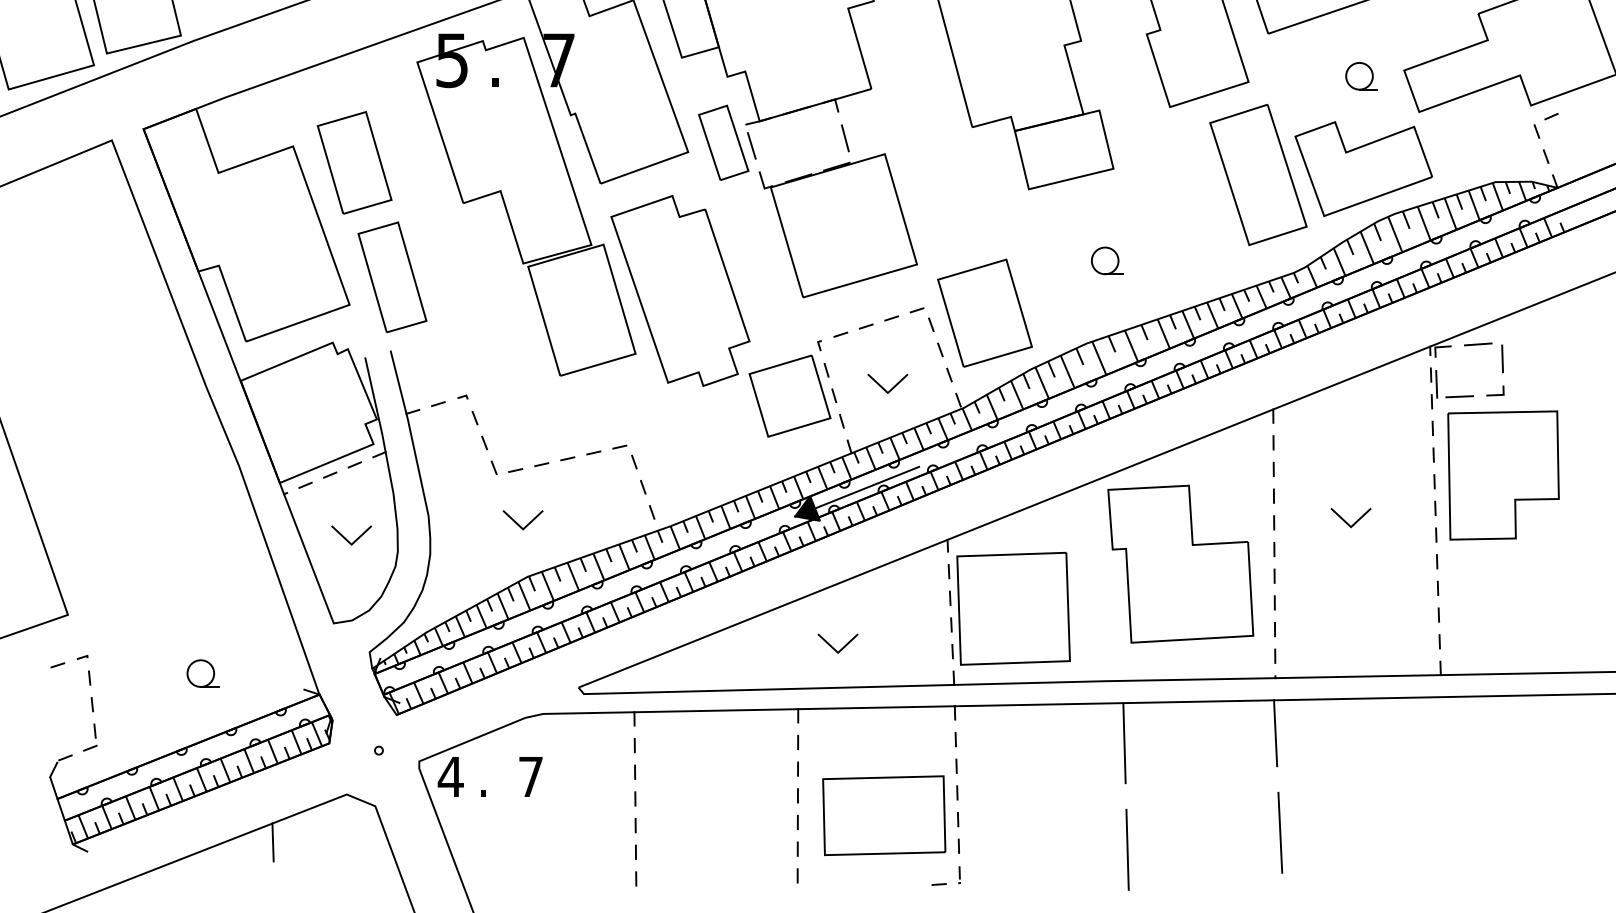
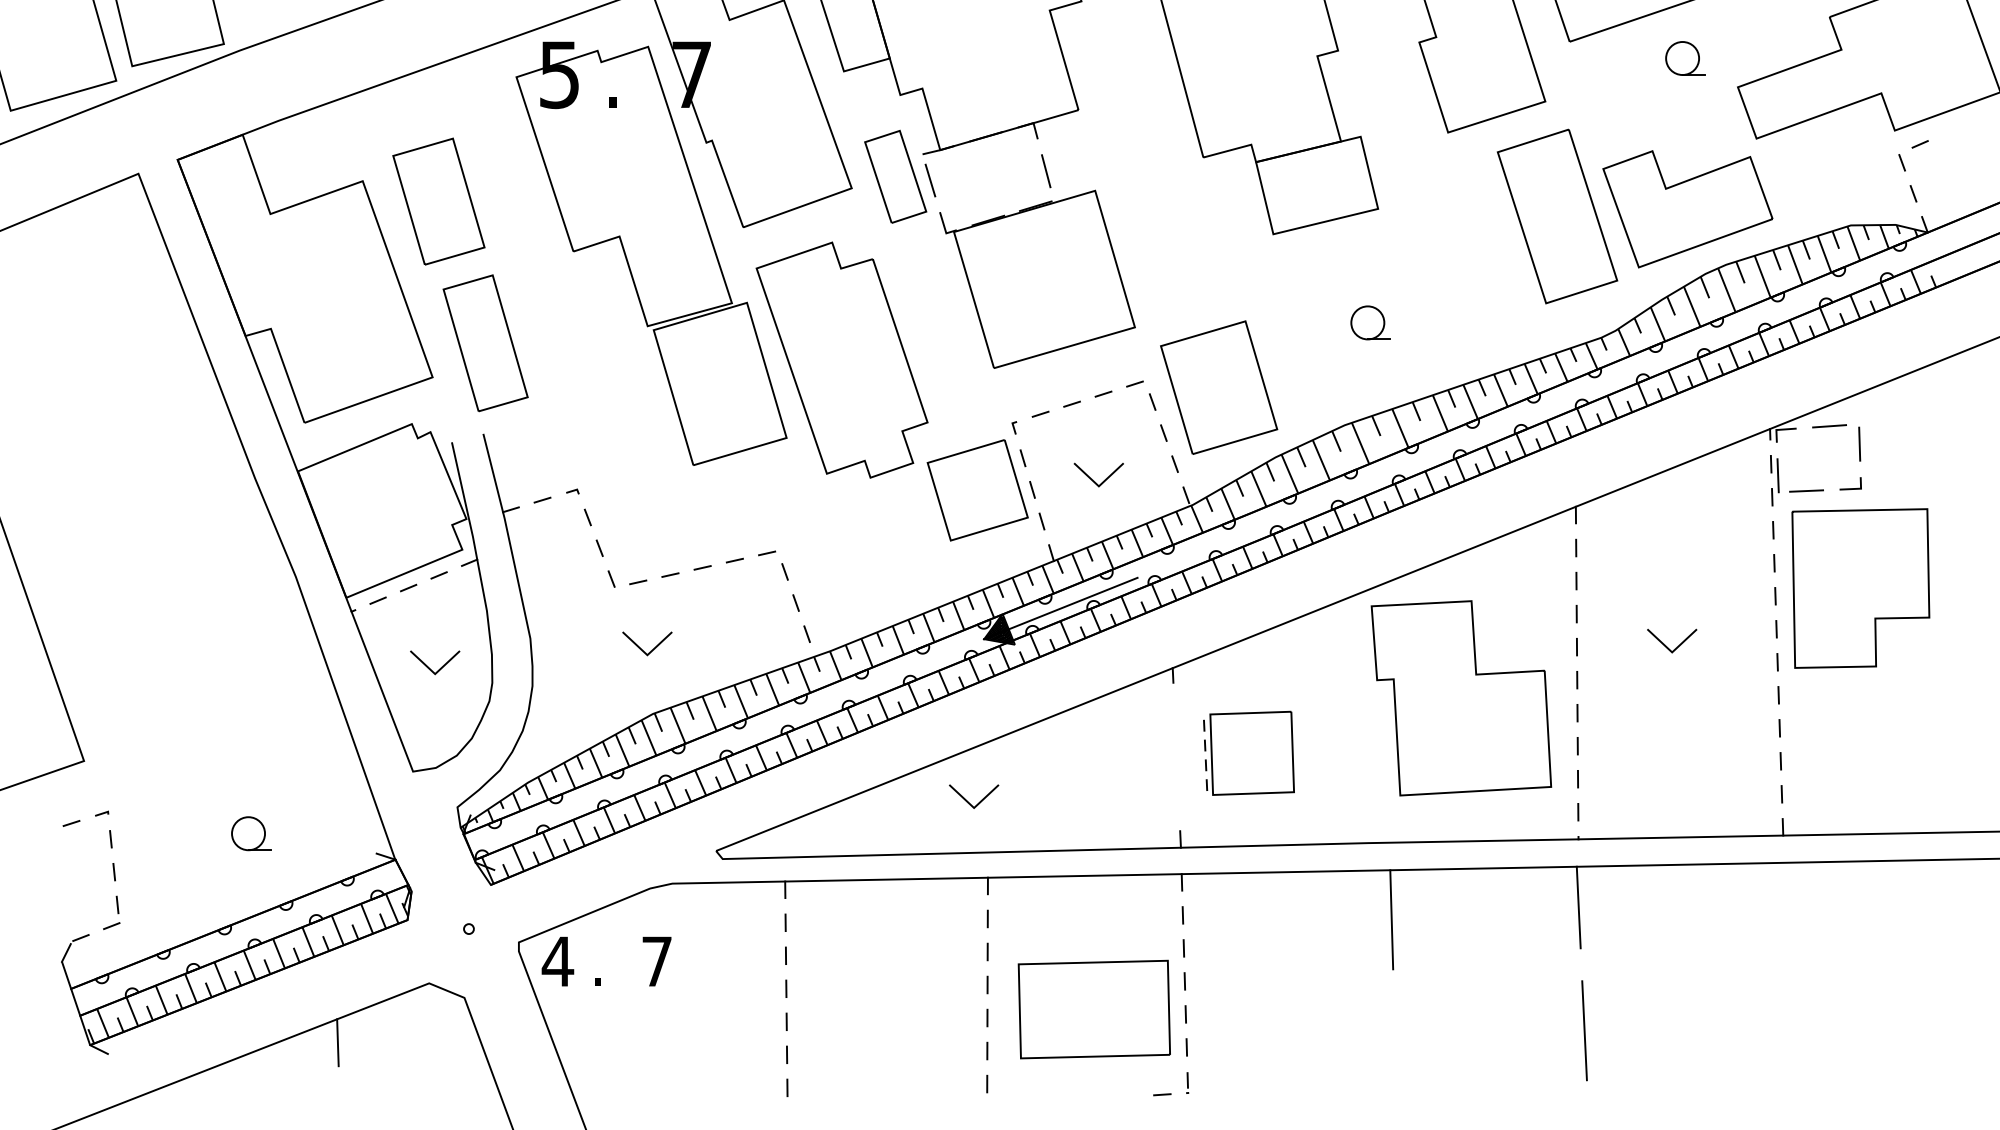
part: (1361, 76) -> (1685, 58), moved
part: (1008, 608) -> (1248, 753), size x0.6
line: (833, 647) -> (968, 801), moved
line: (1127, 849) -> (1395, 1051), removed

